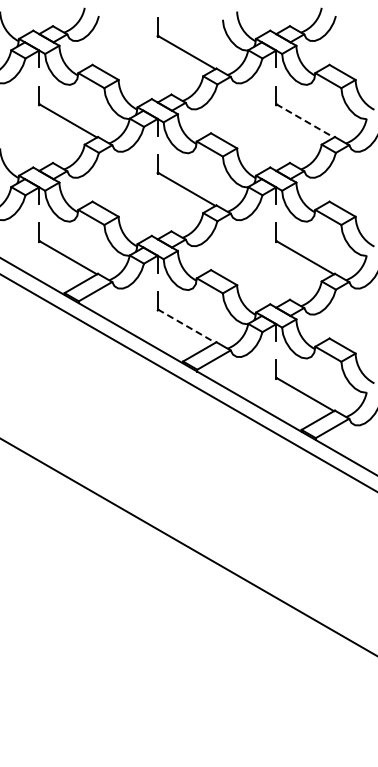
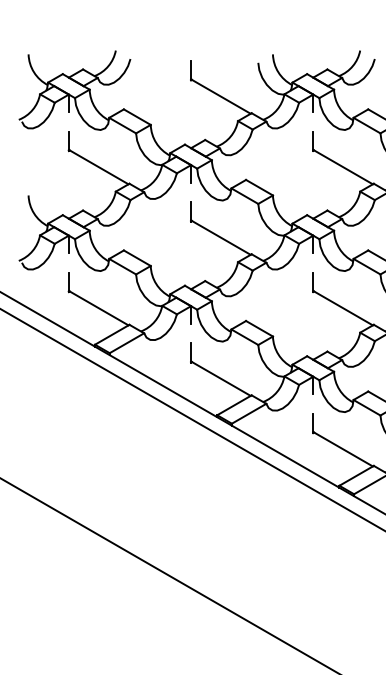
line: (305, 121) -> (343, 167), dashed -> solid
line: (187, 326) -> (221, 379), dashed -> solid

